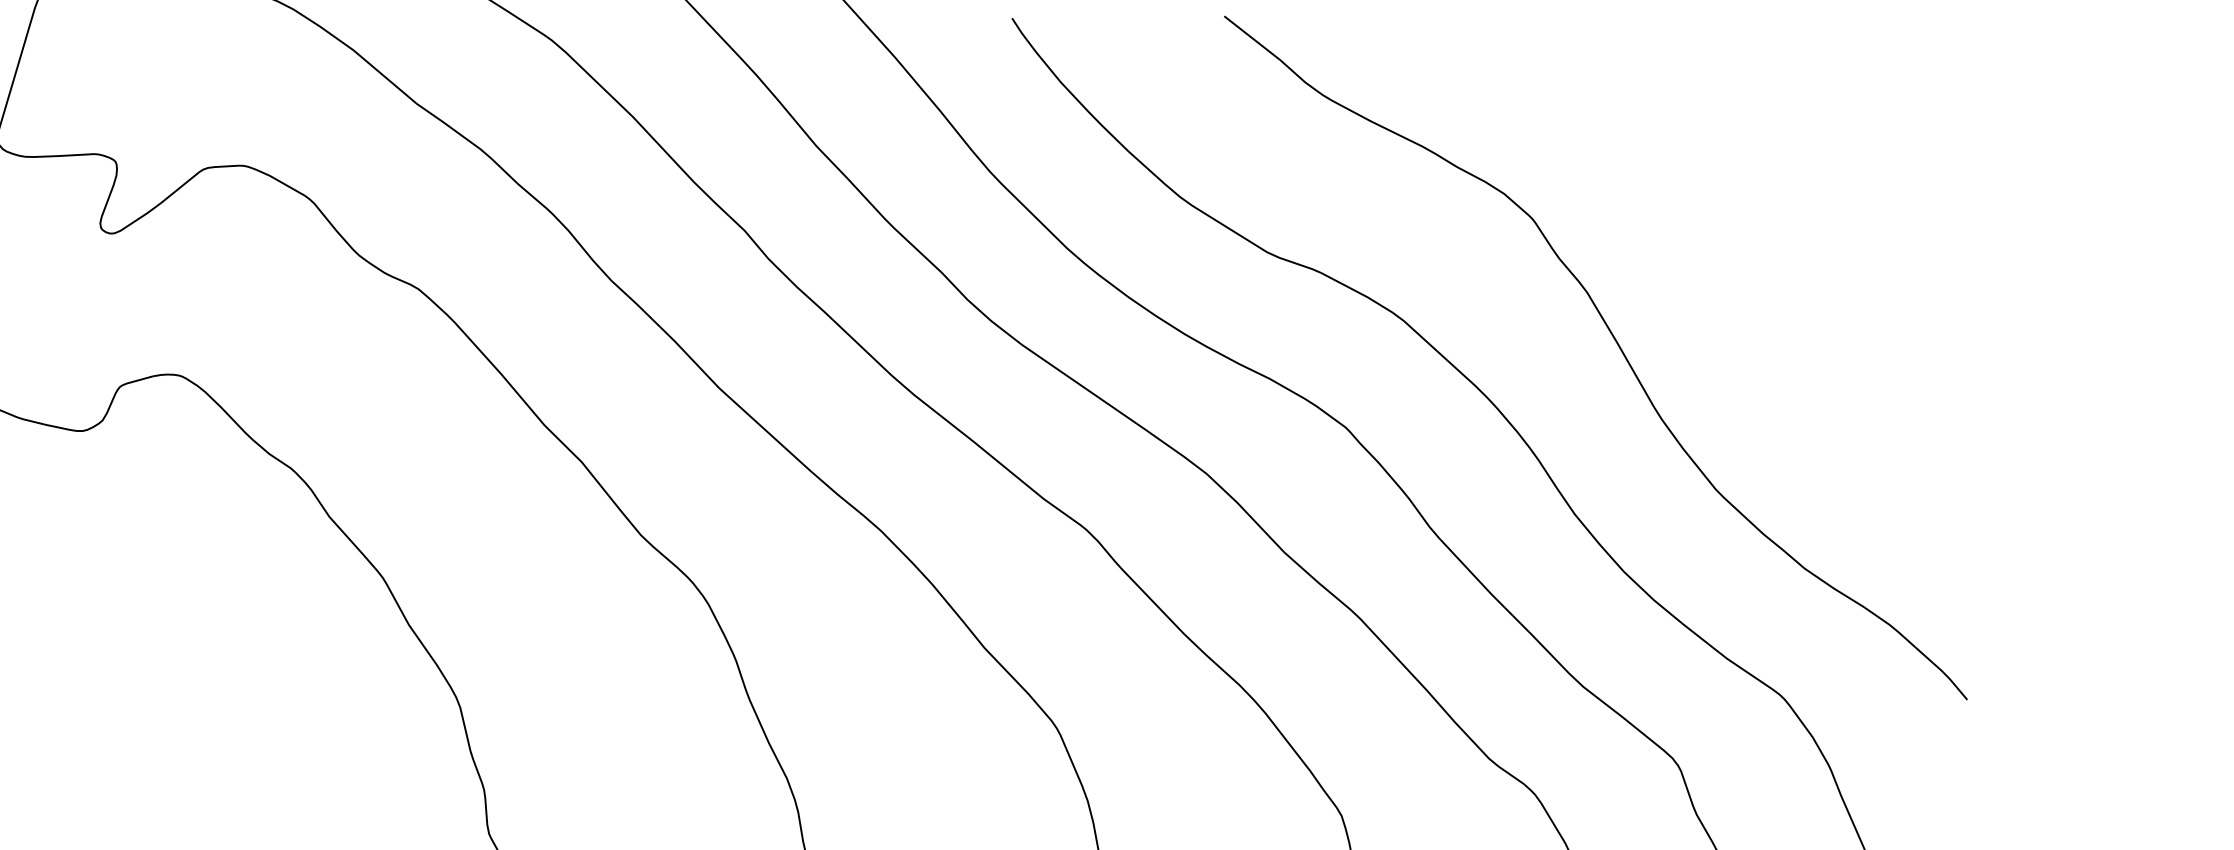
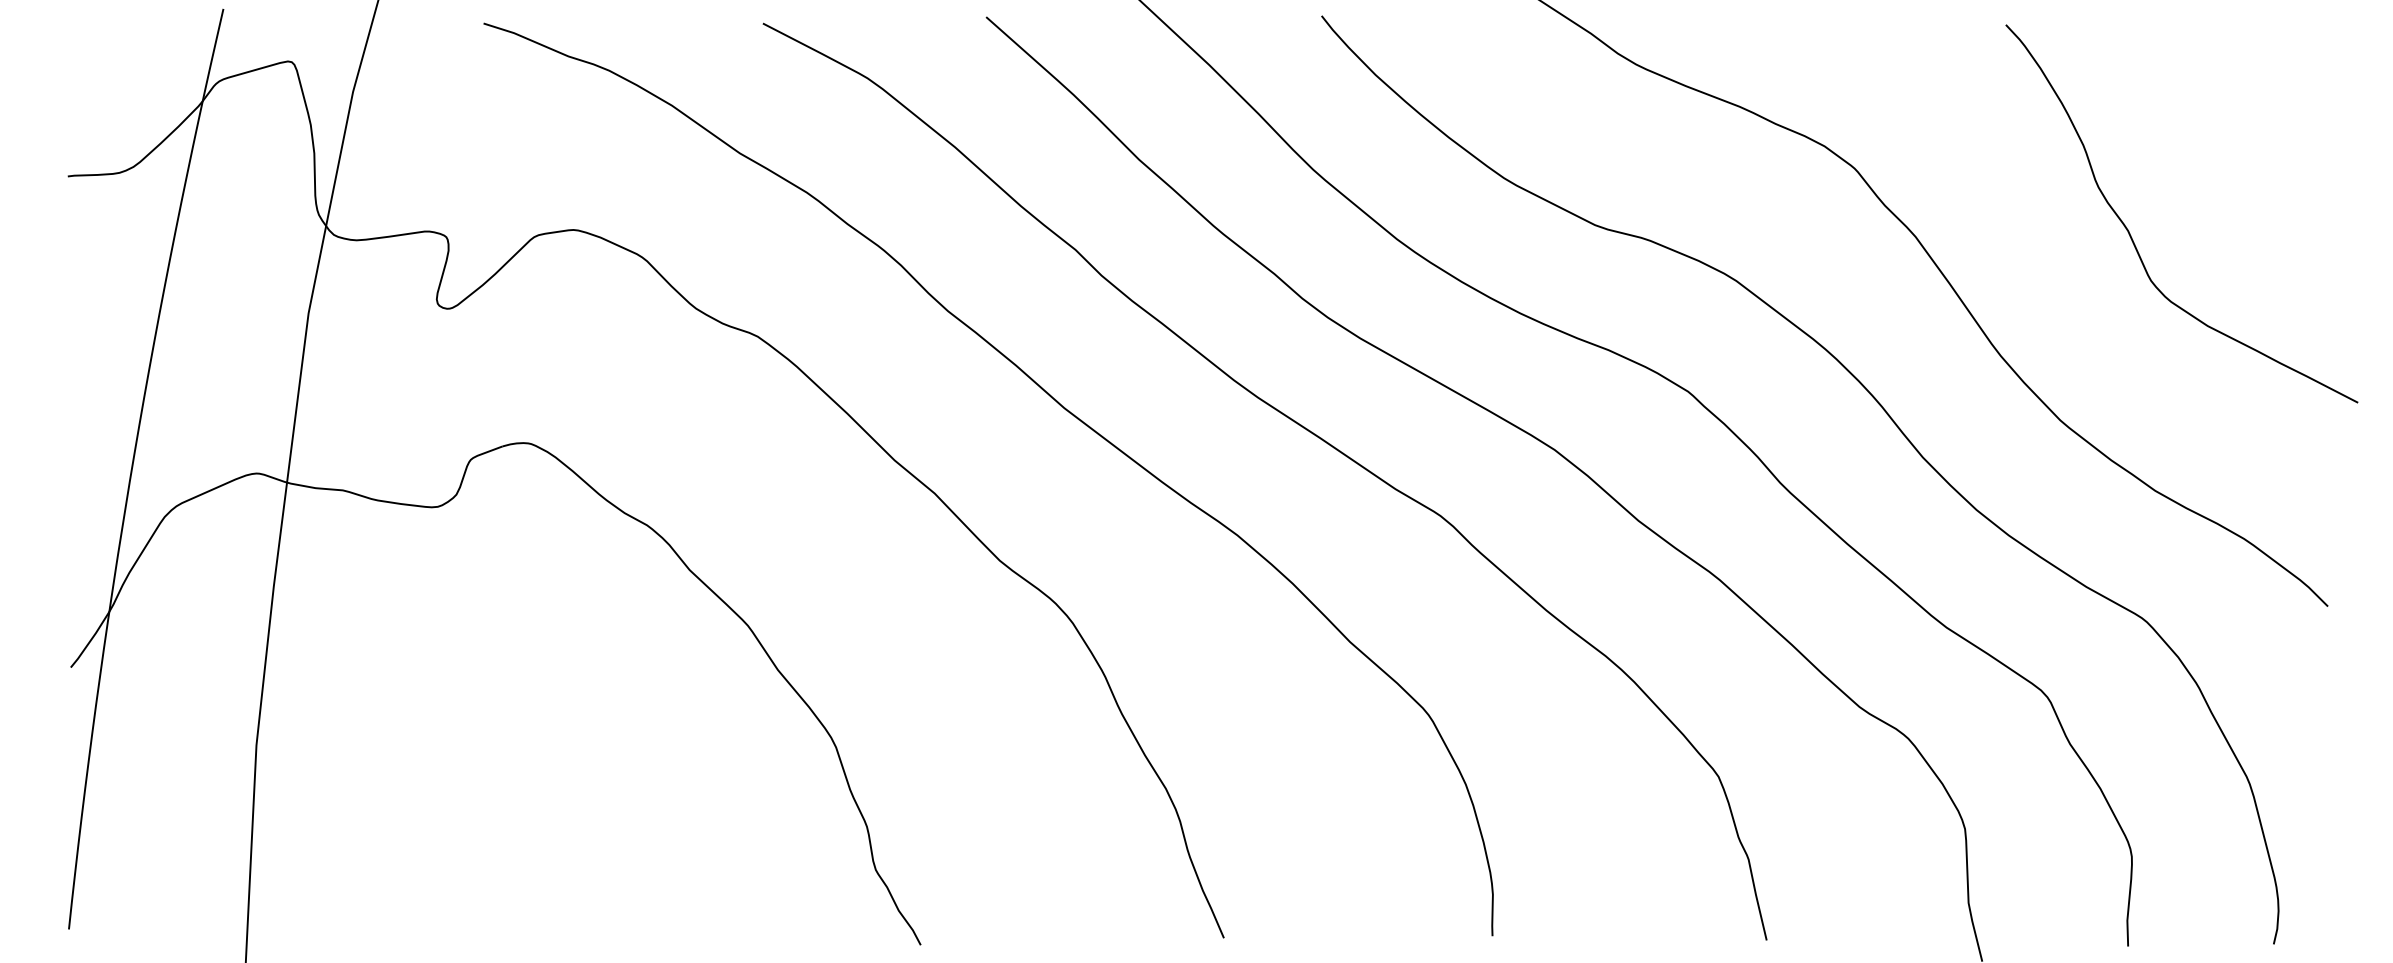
curve: (1804, 312) -> (2132, 237), added

